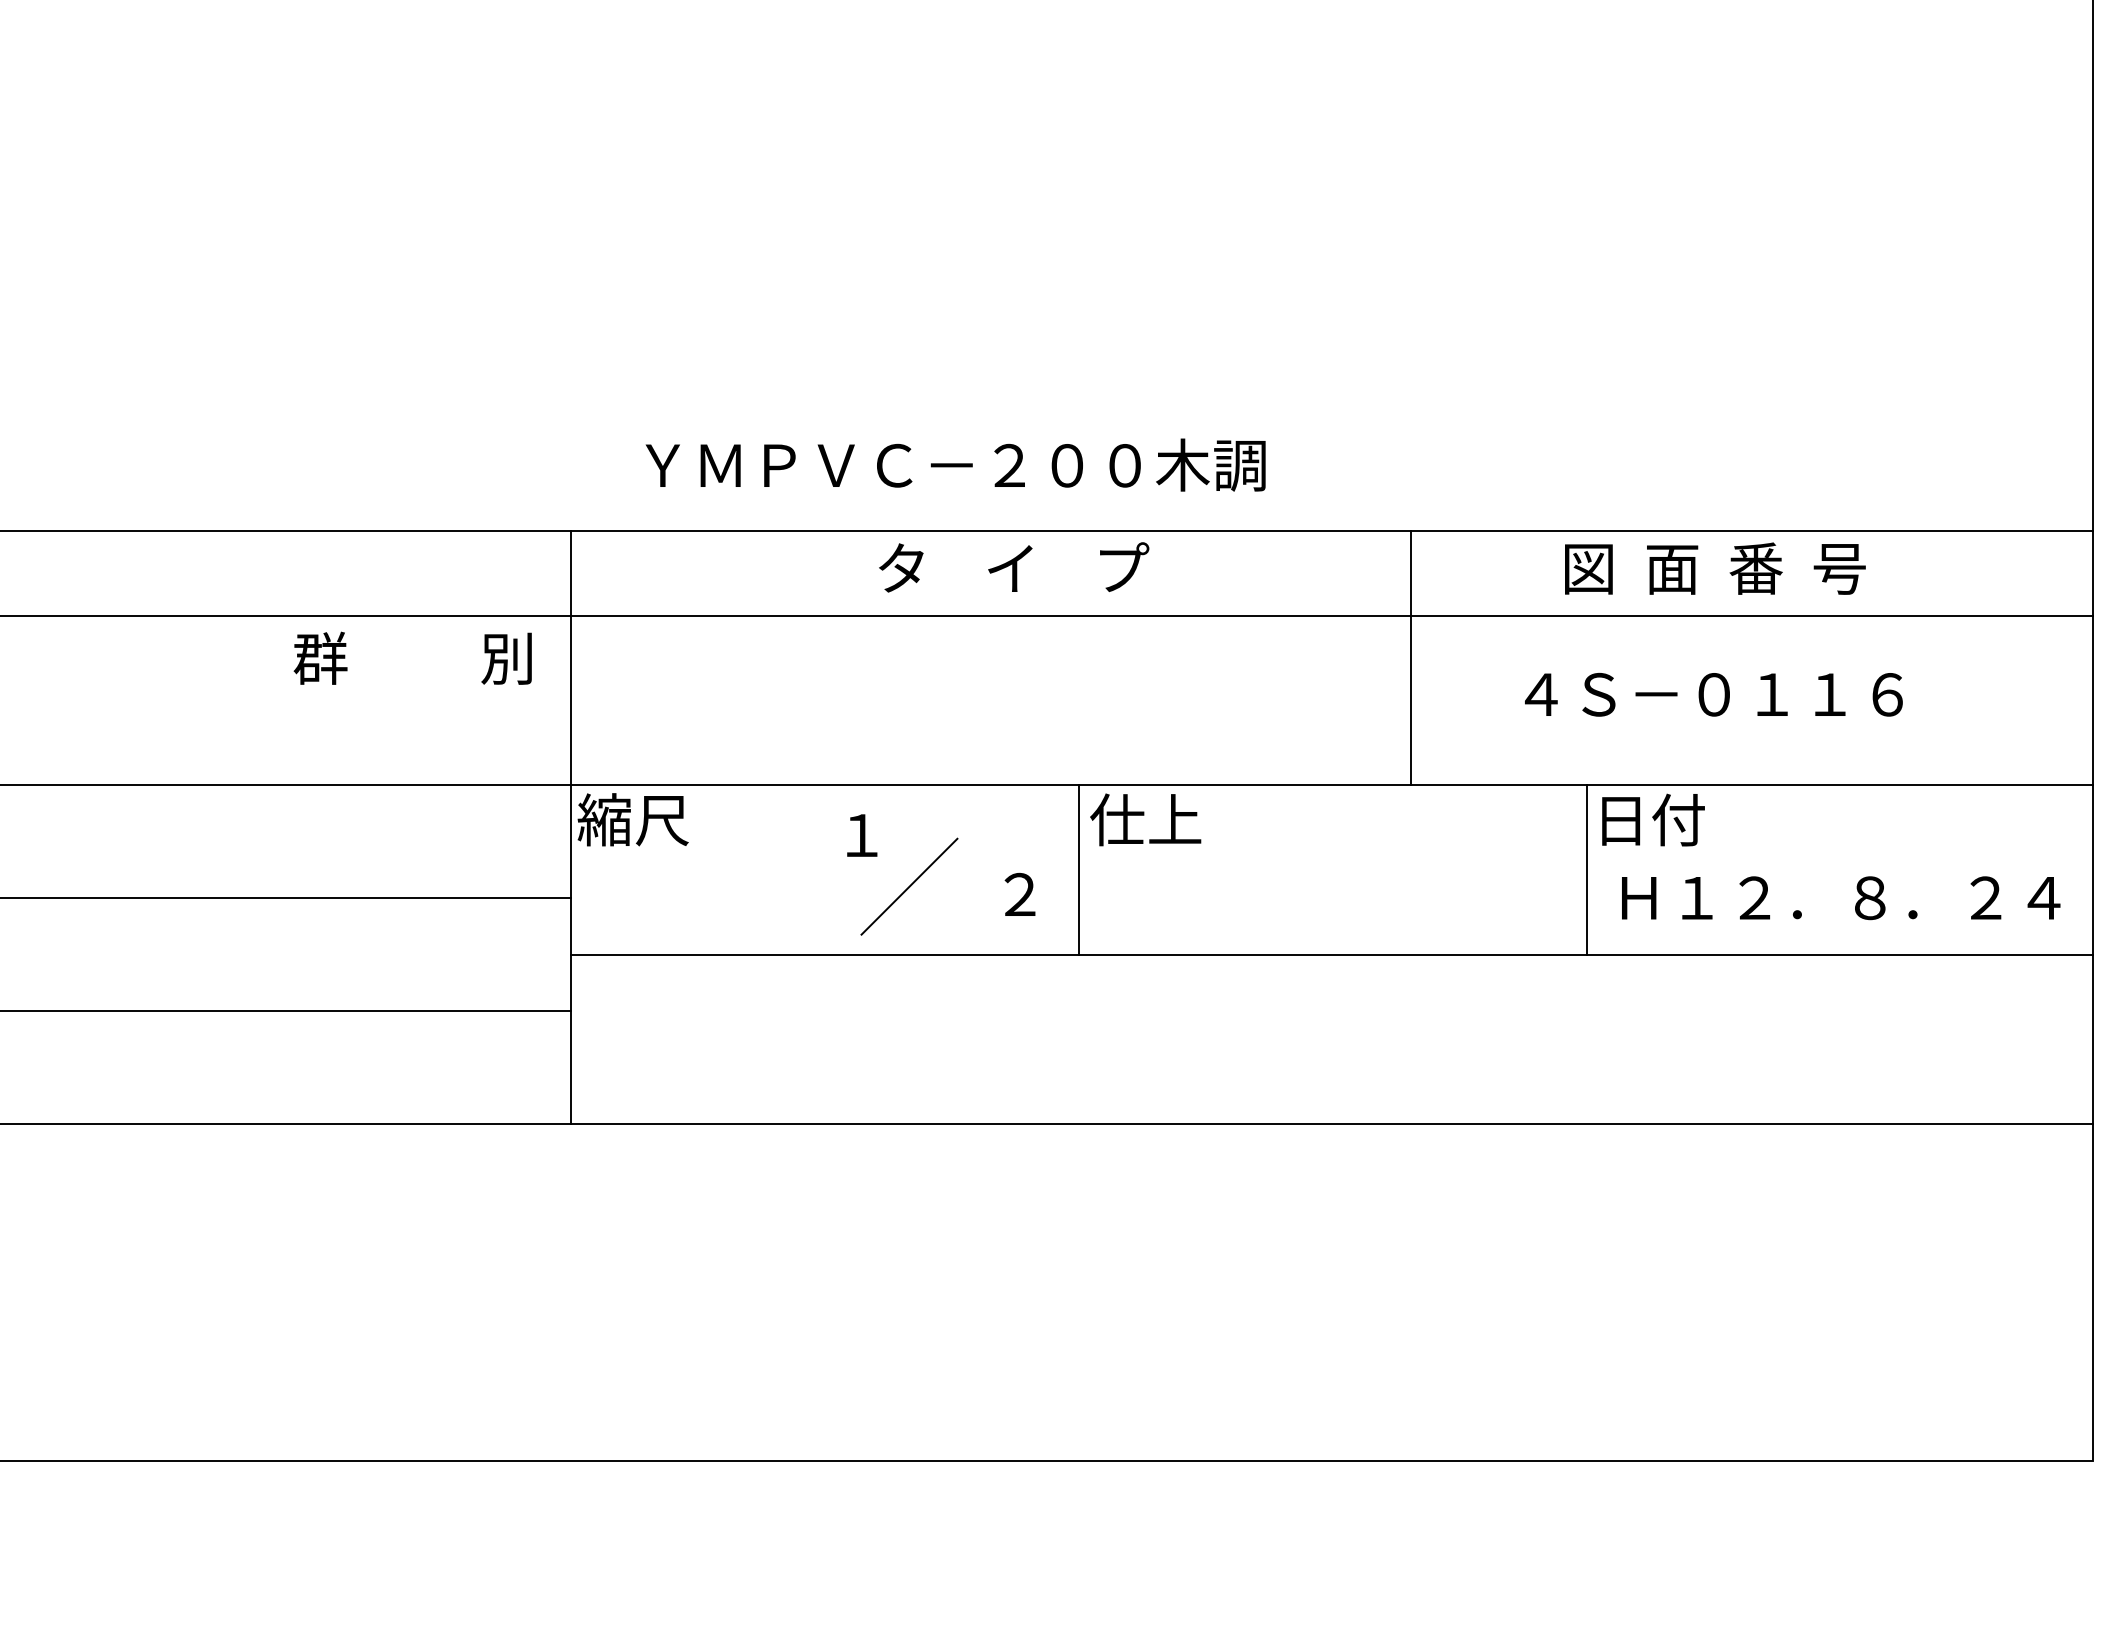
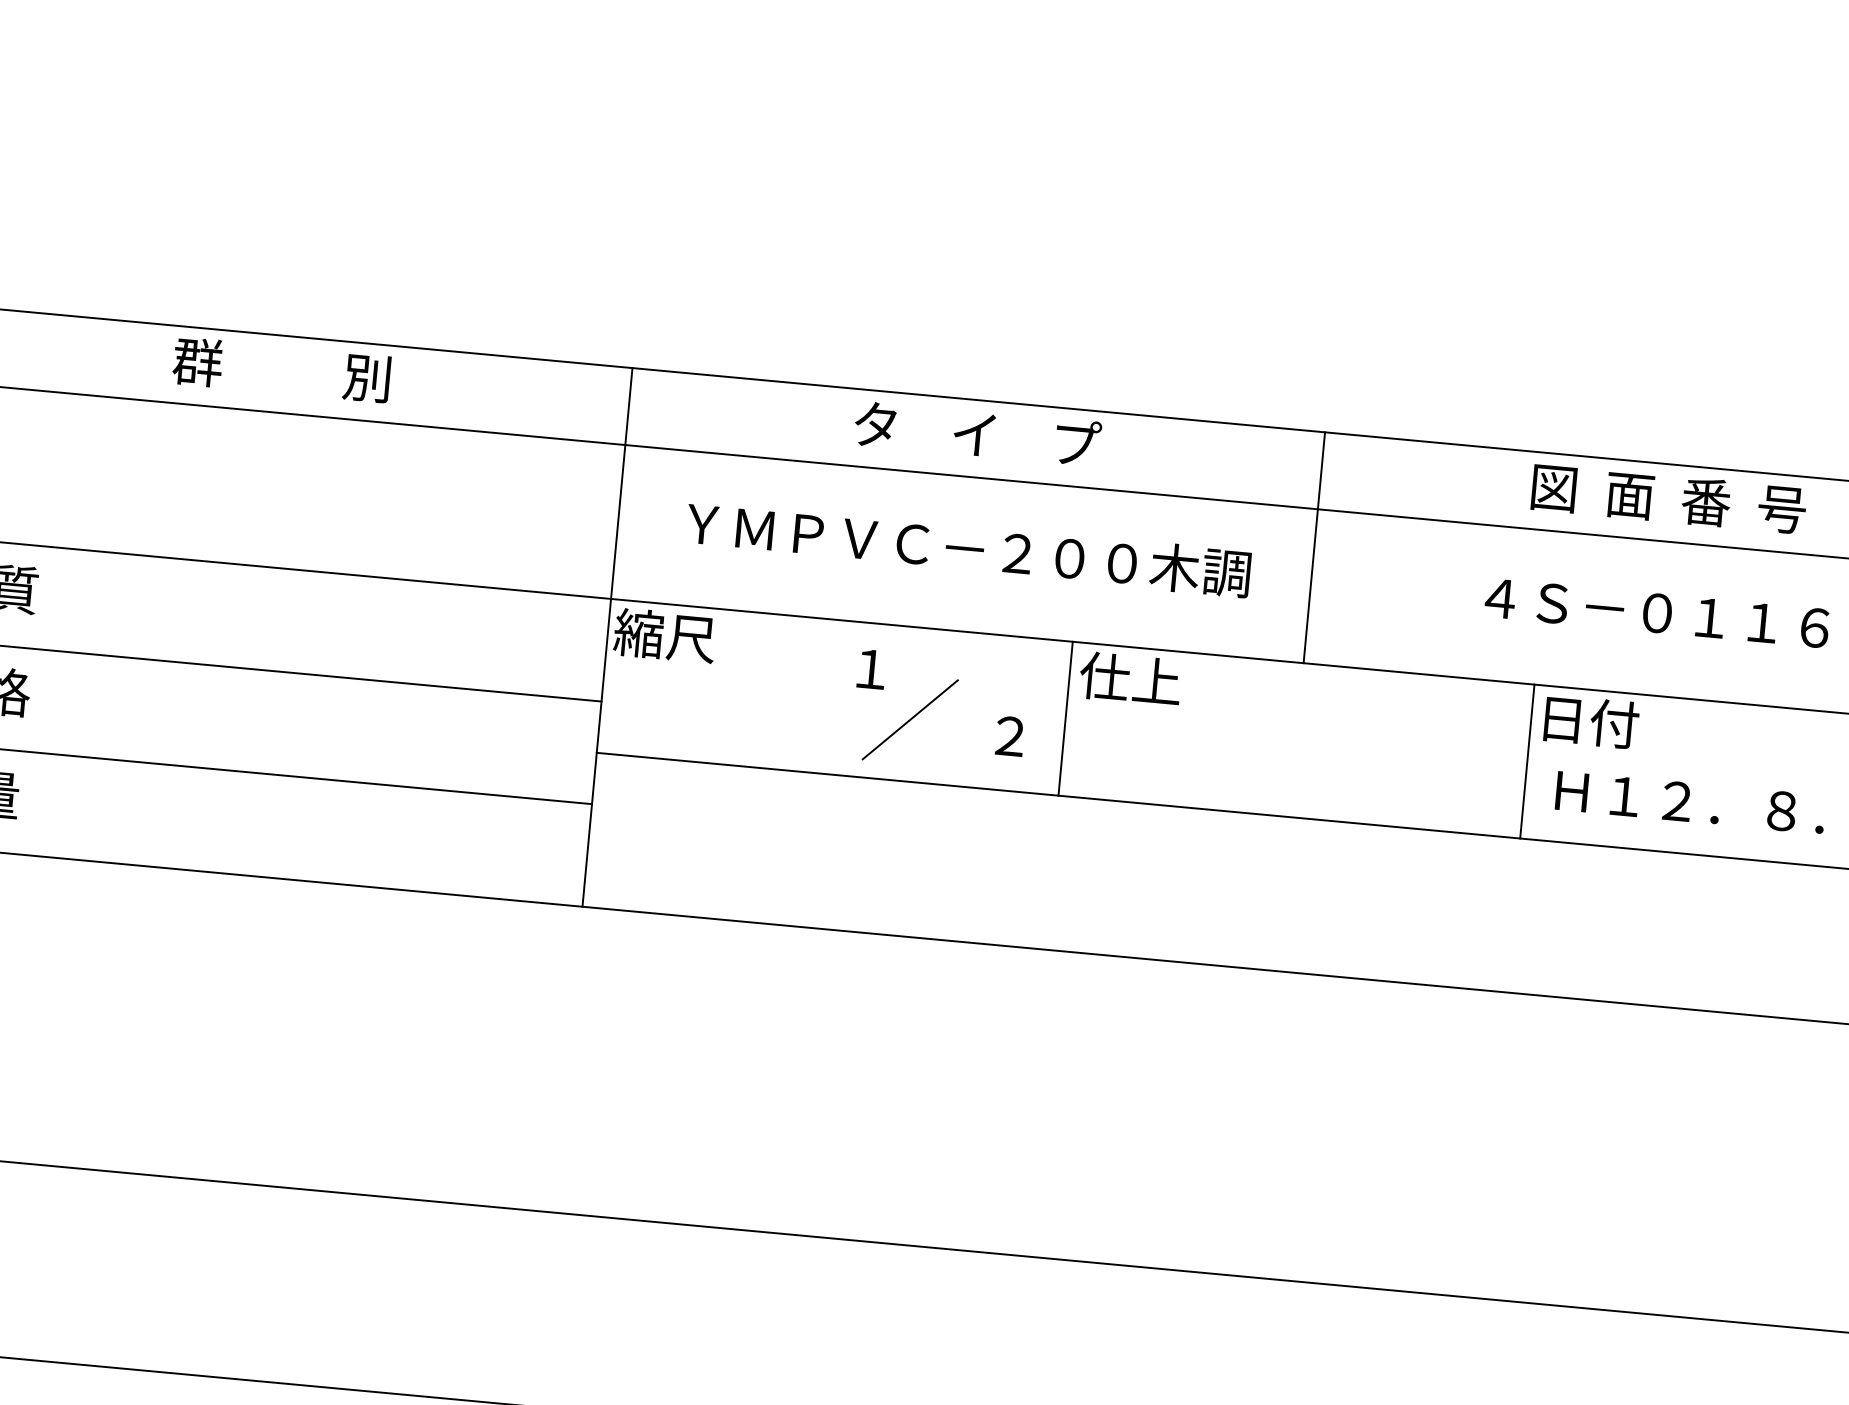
text: (955, 464) -> (968, 548), moved
text: (1014, 567) -> (978, 433), moved
text: (412, 657) -> (281, 369), moved
line: (1411, 657) -> (1314, 547), moved

